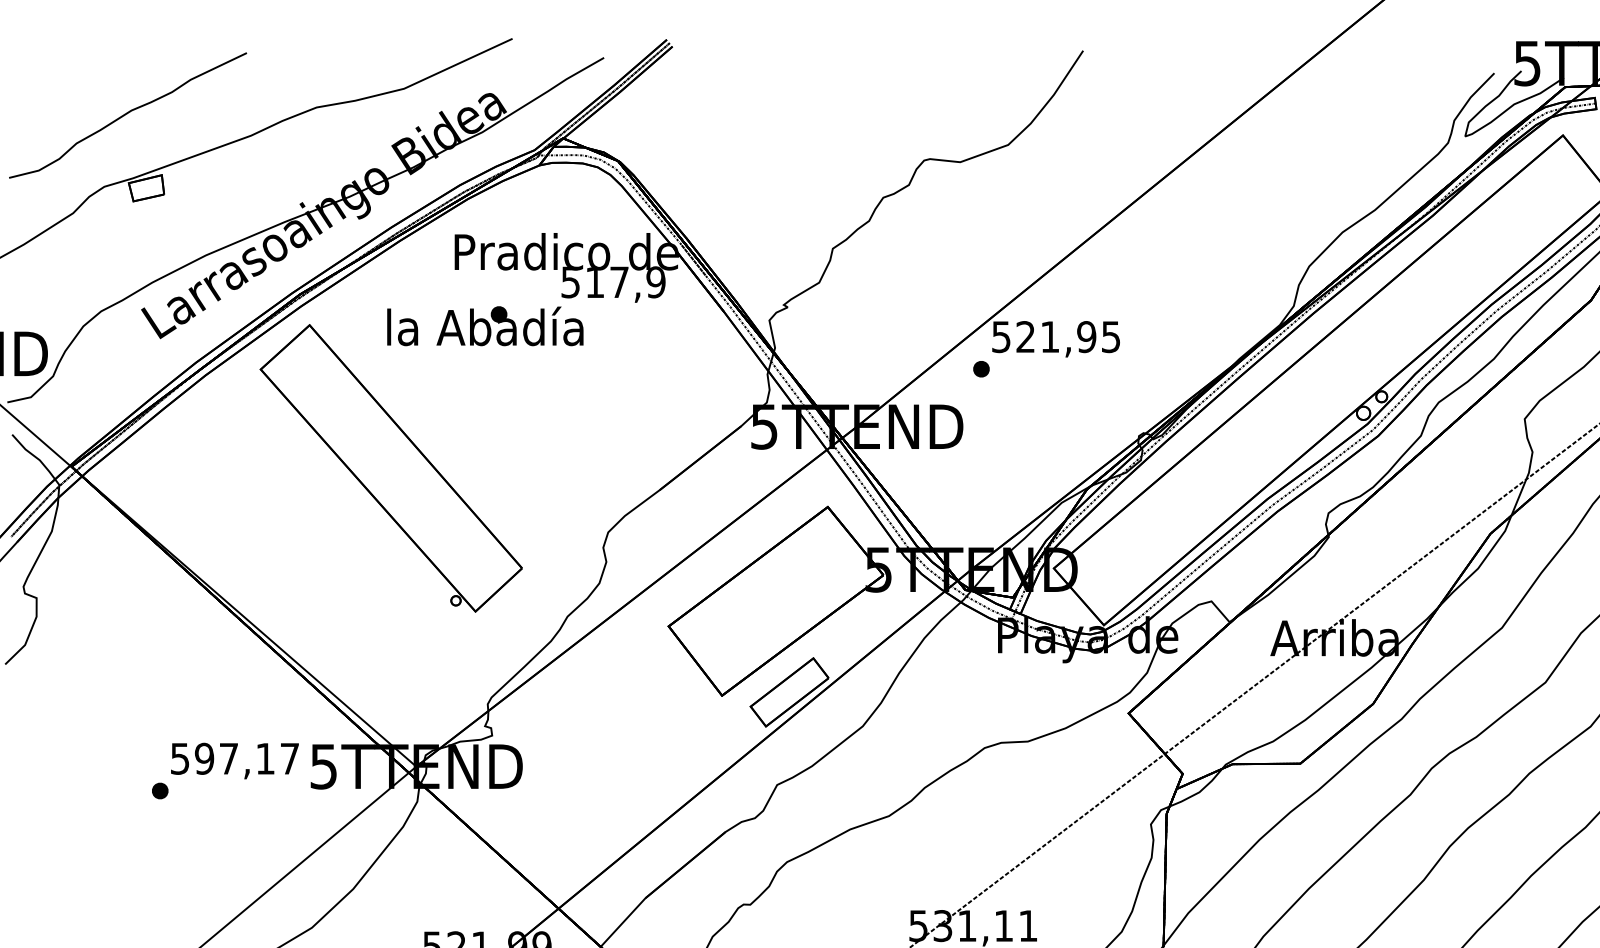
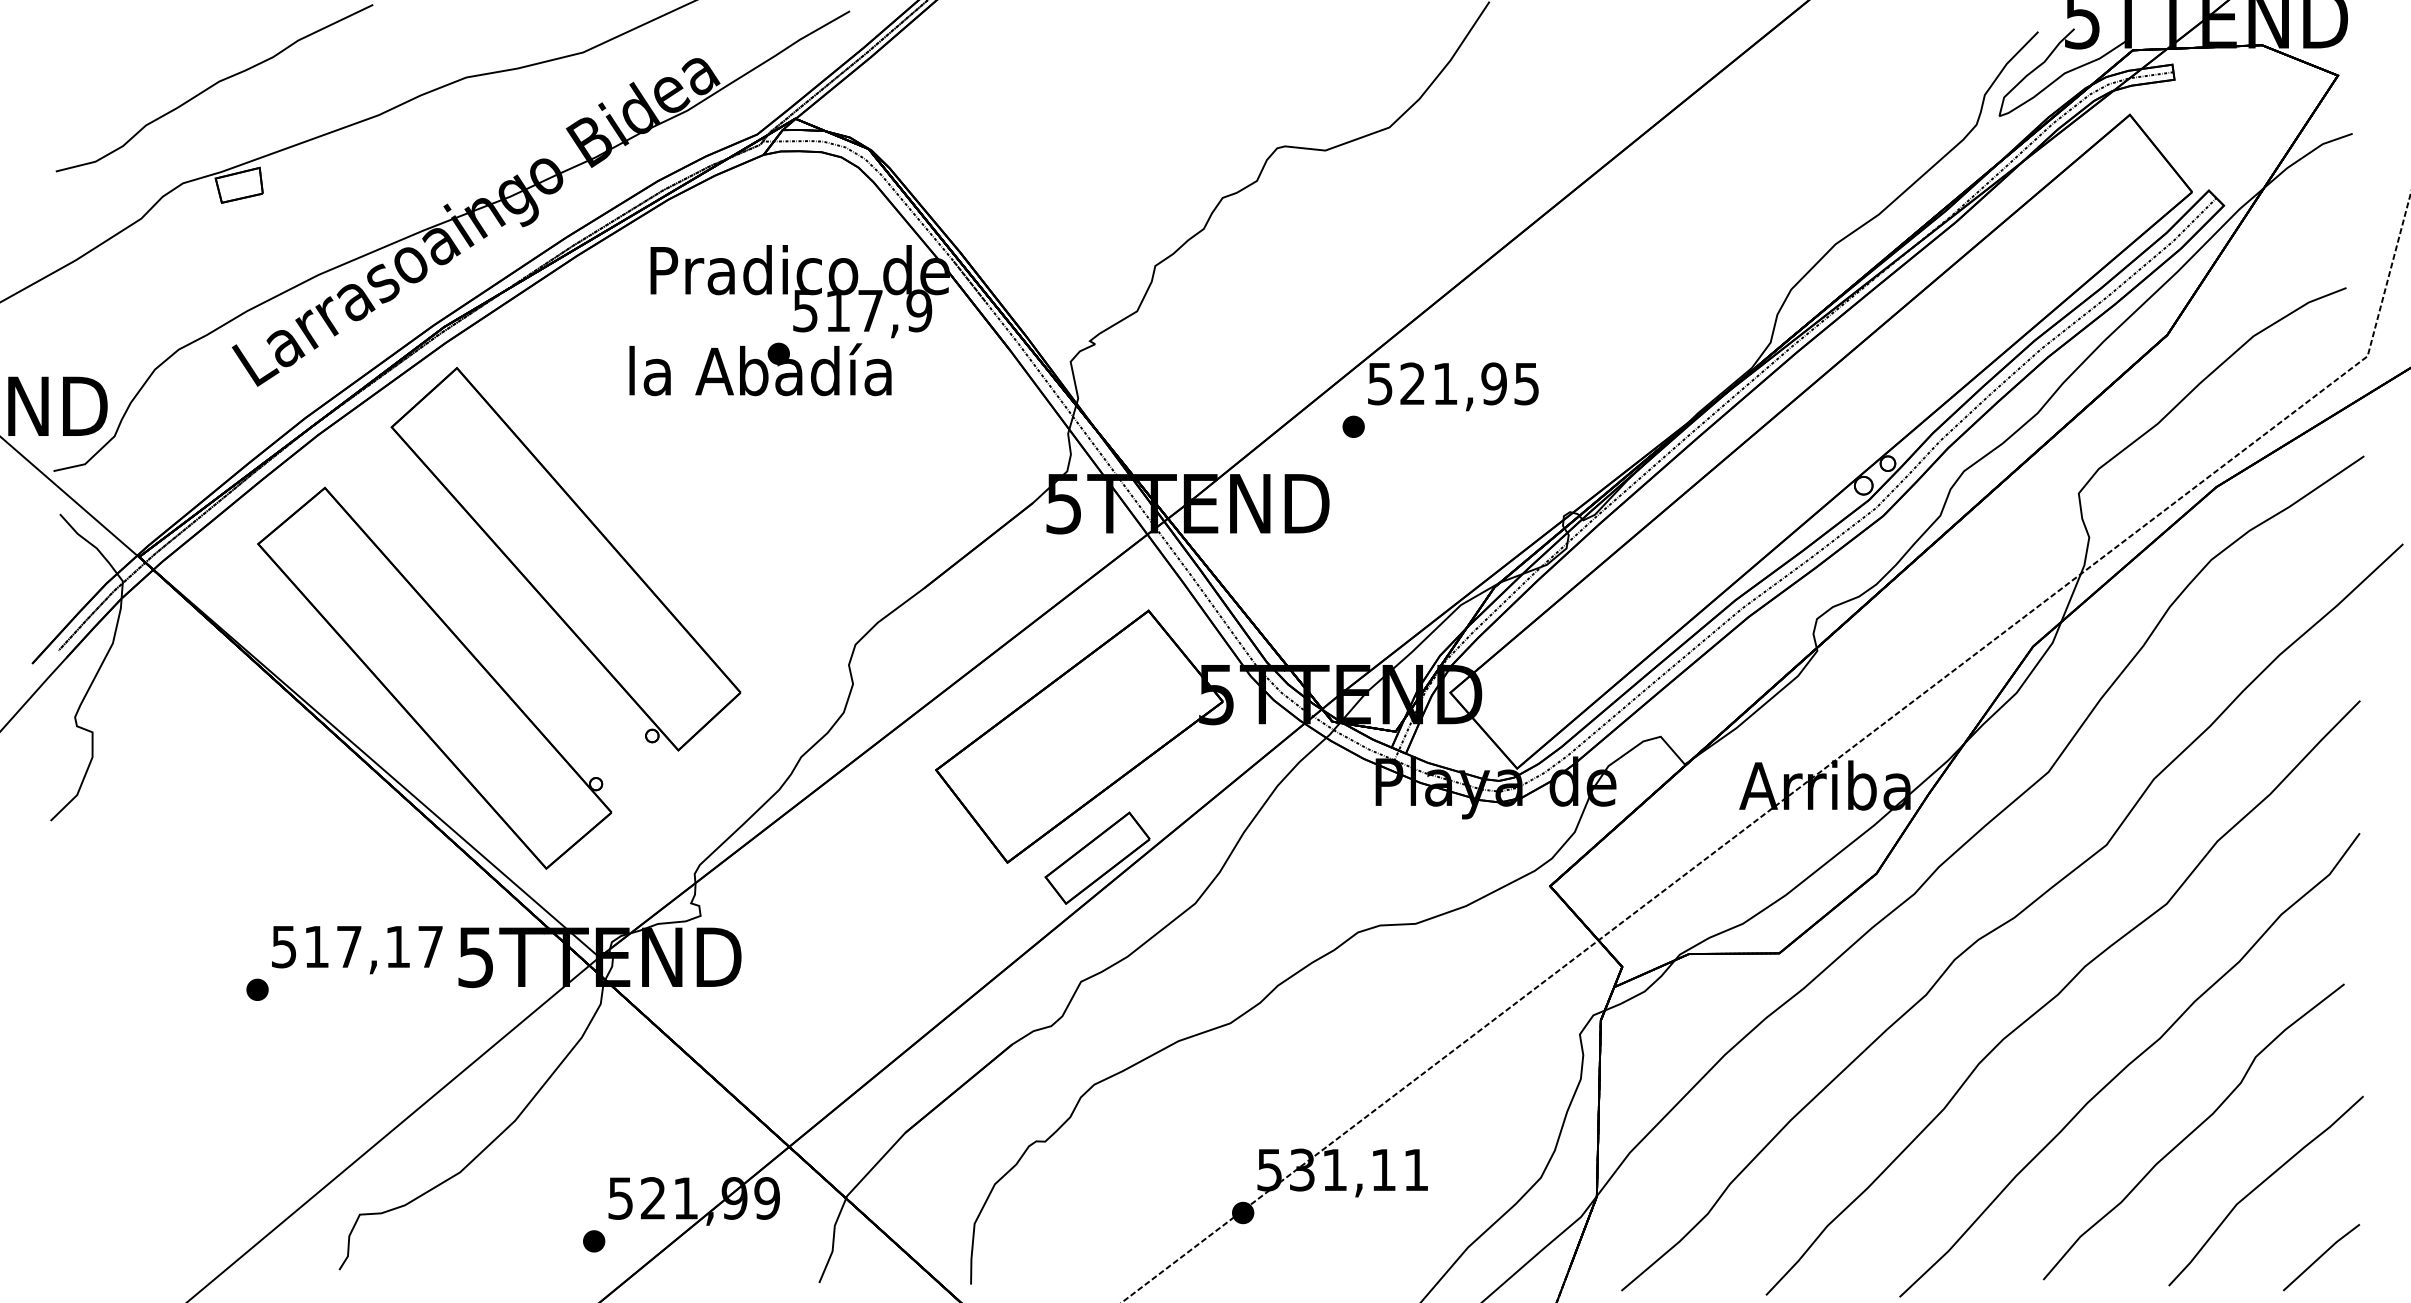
text: (485, 326) -> (760, 369), moved
part: (292, 557) -> (434, 677), added
text: (204, 758) -> (316, 946), 597,17 -> 517,17

